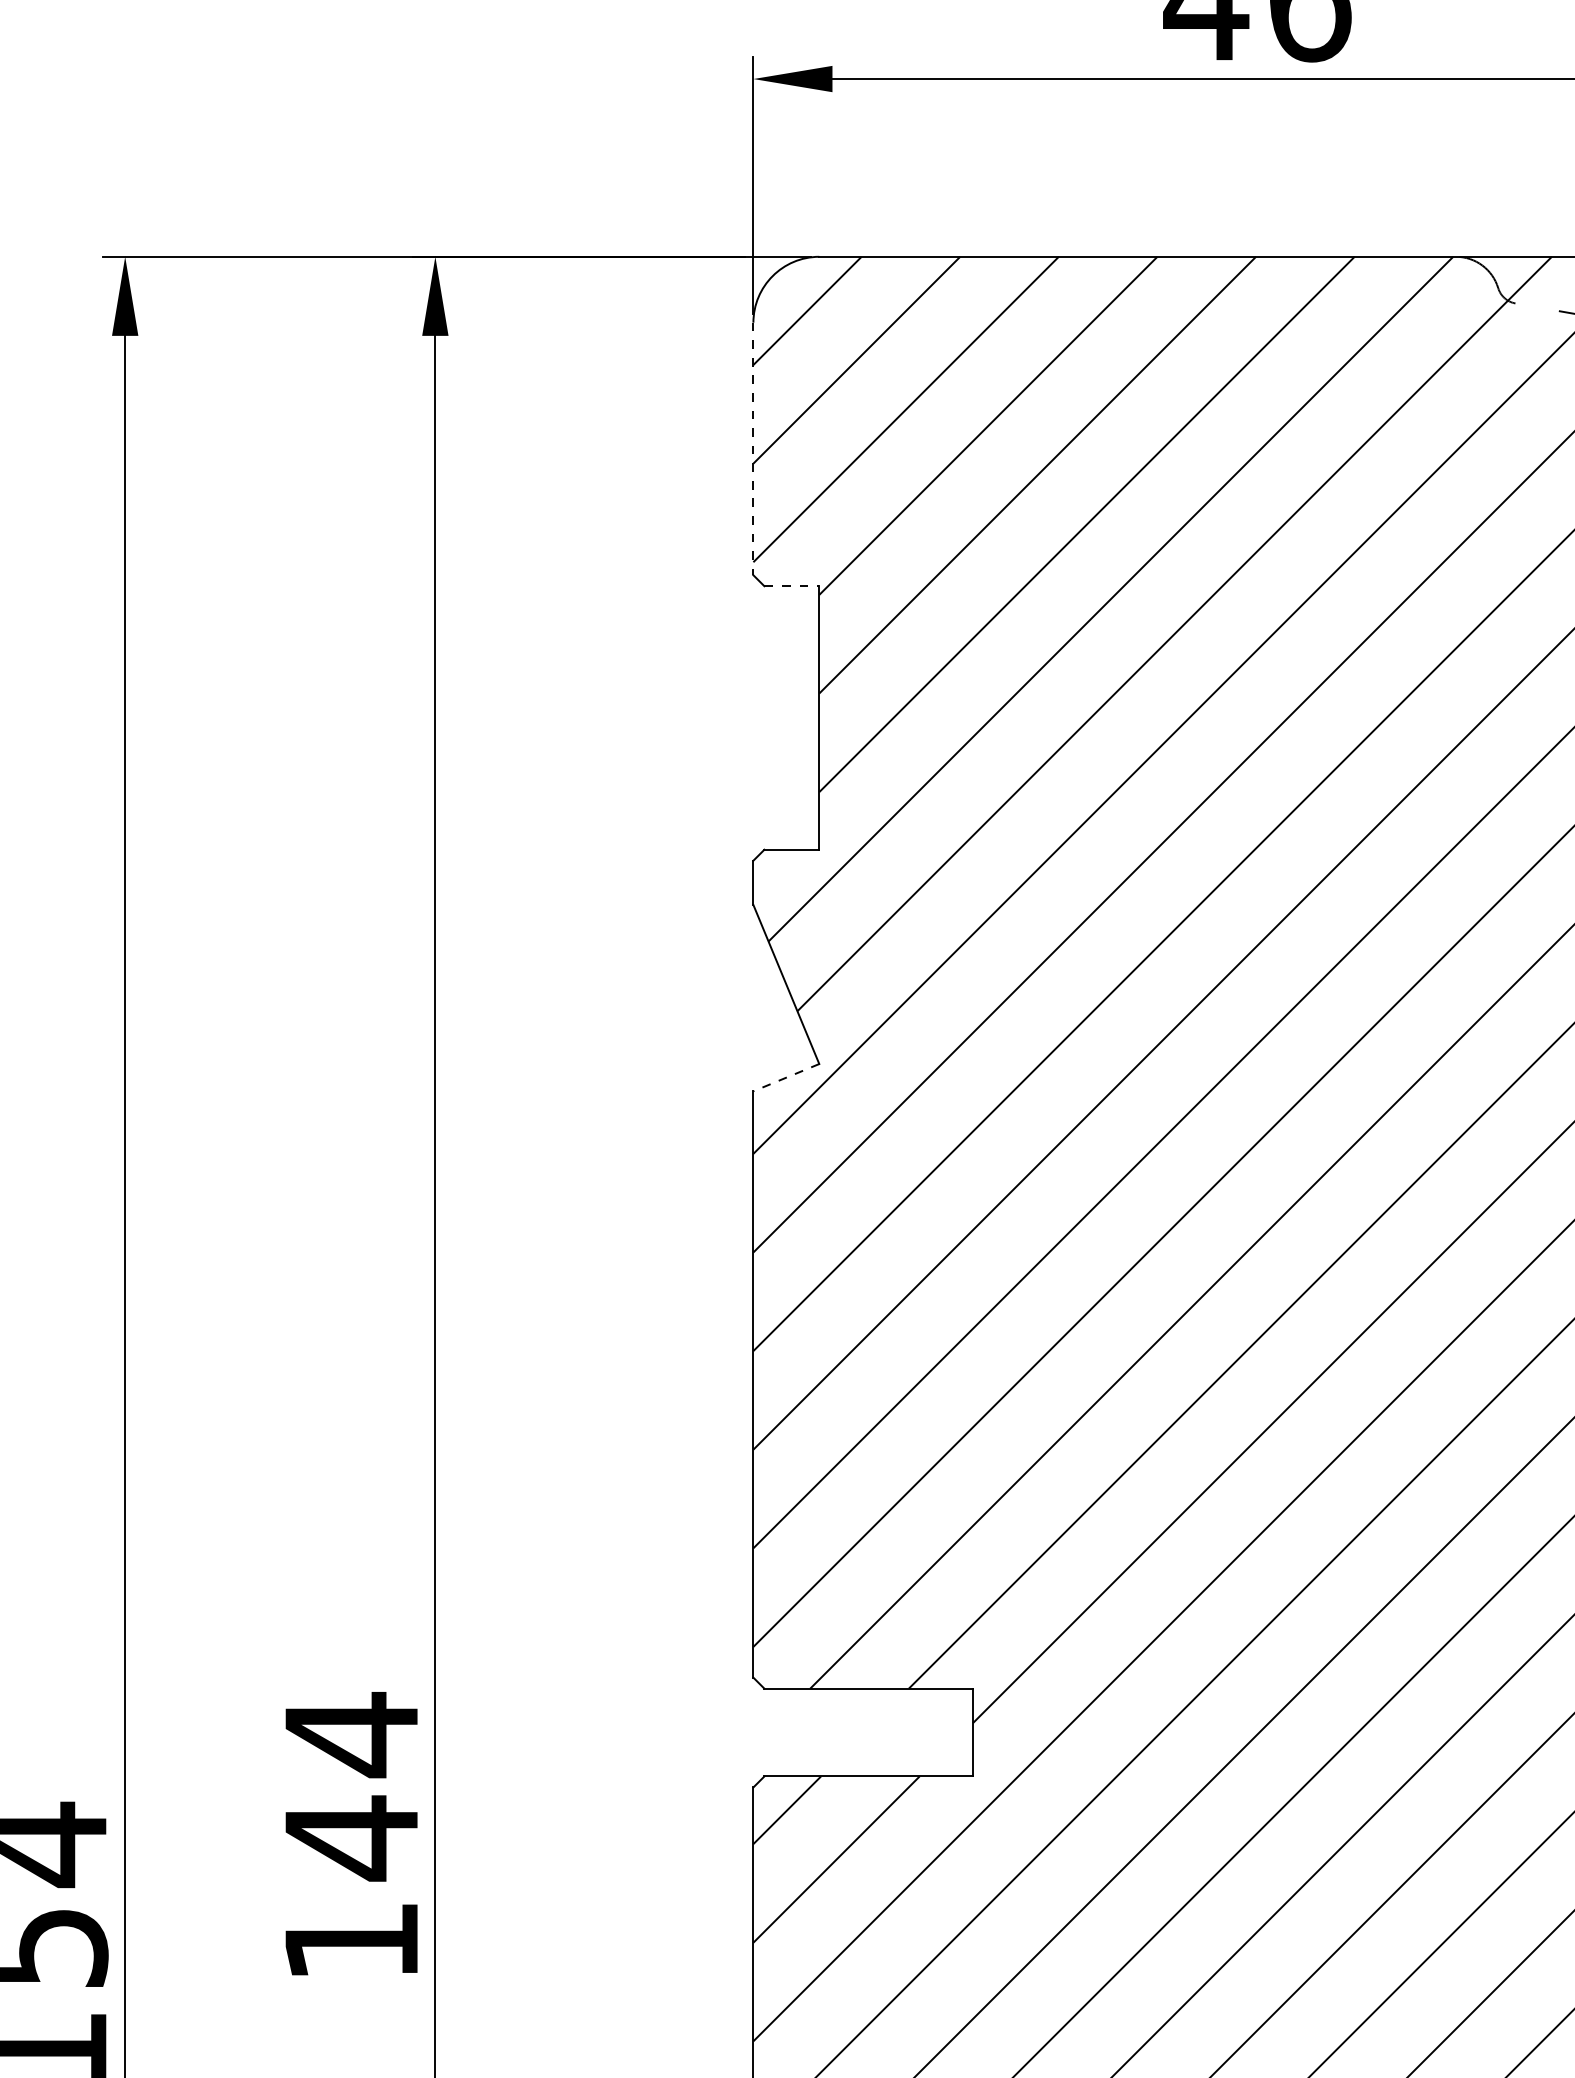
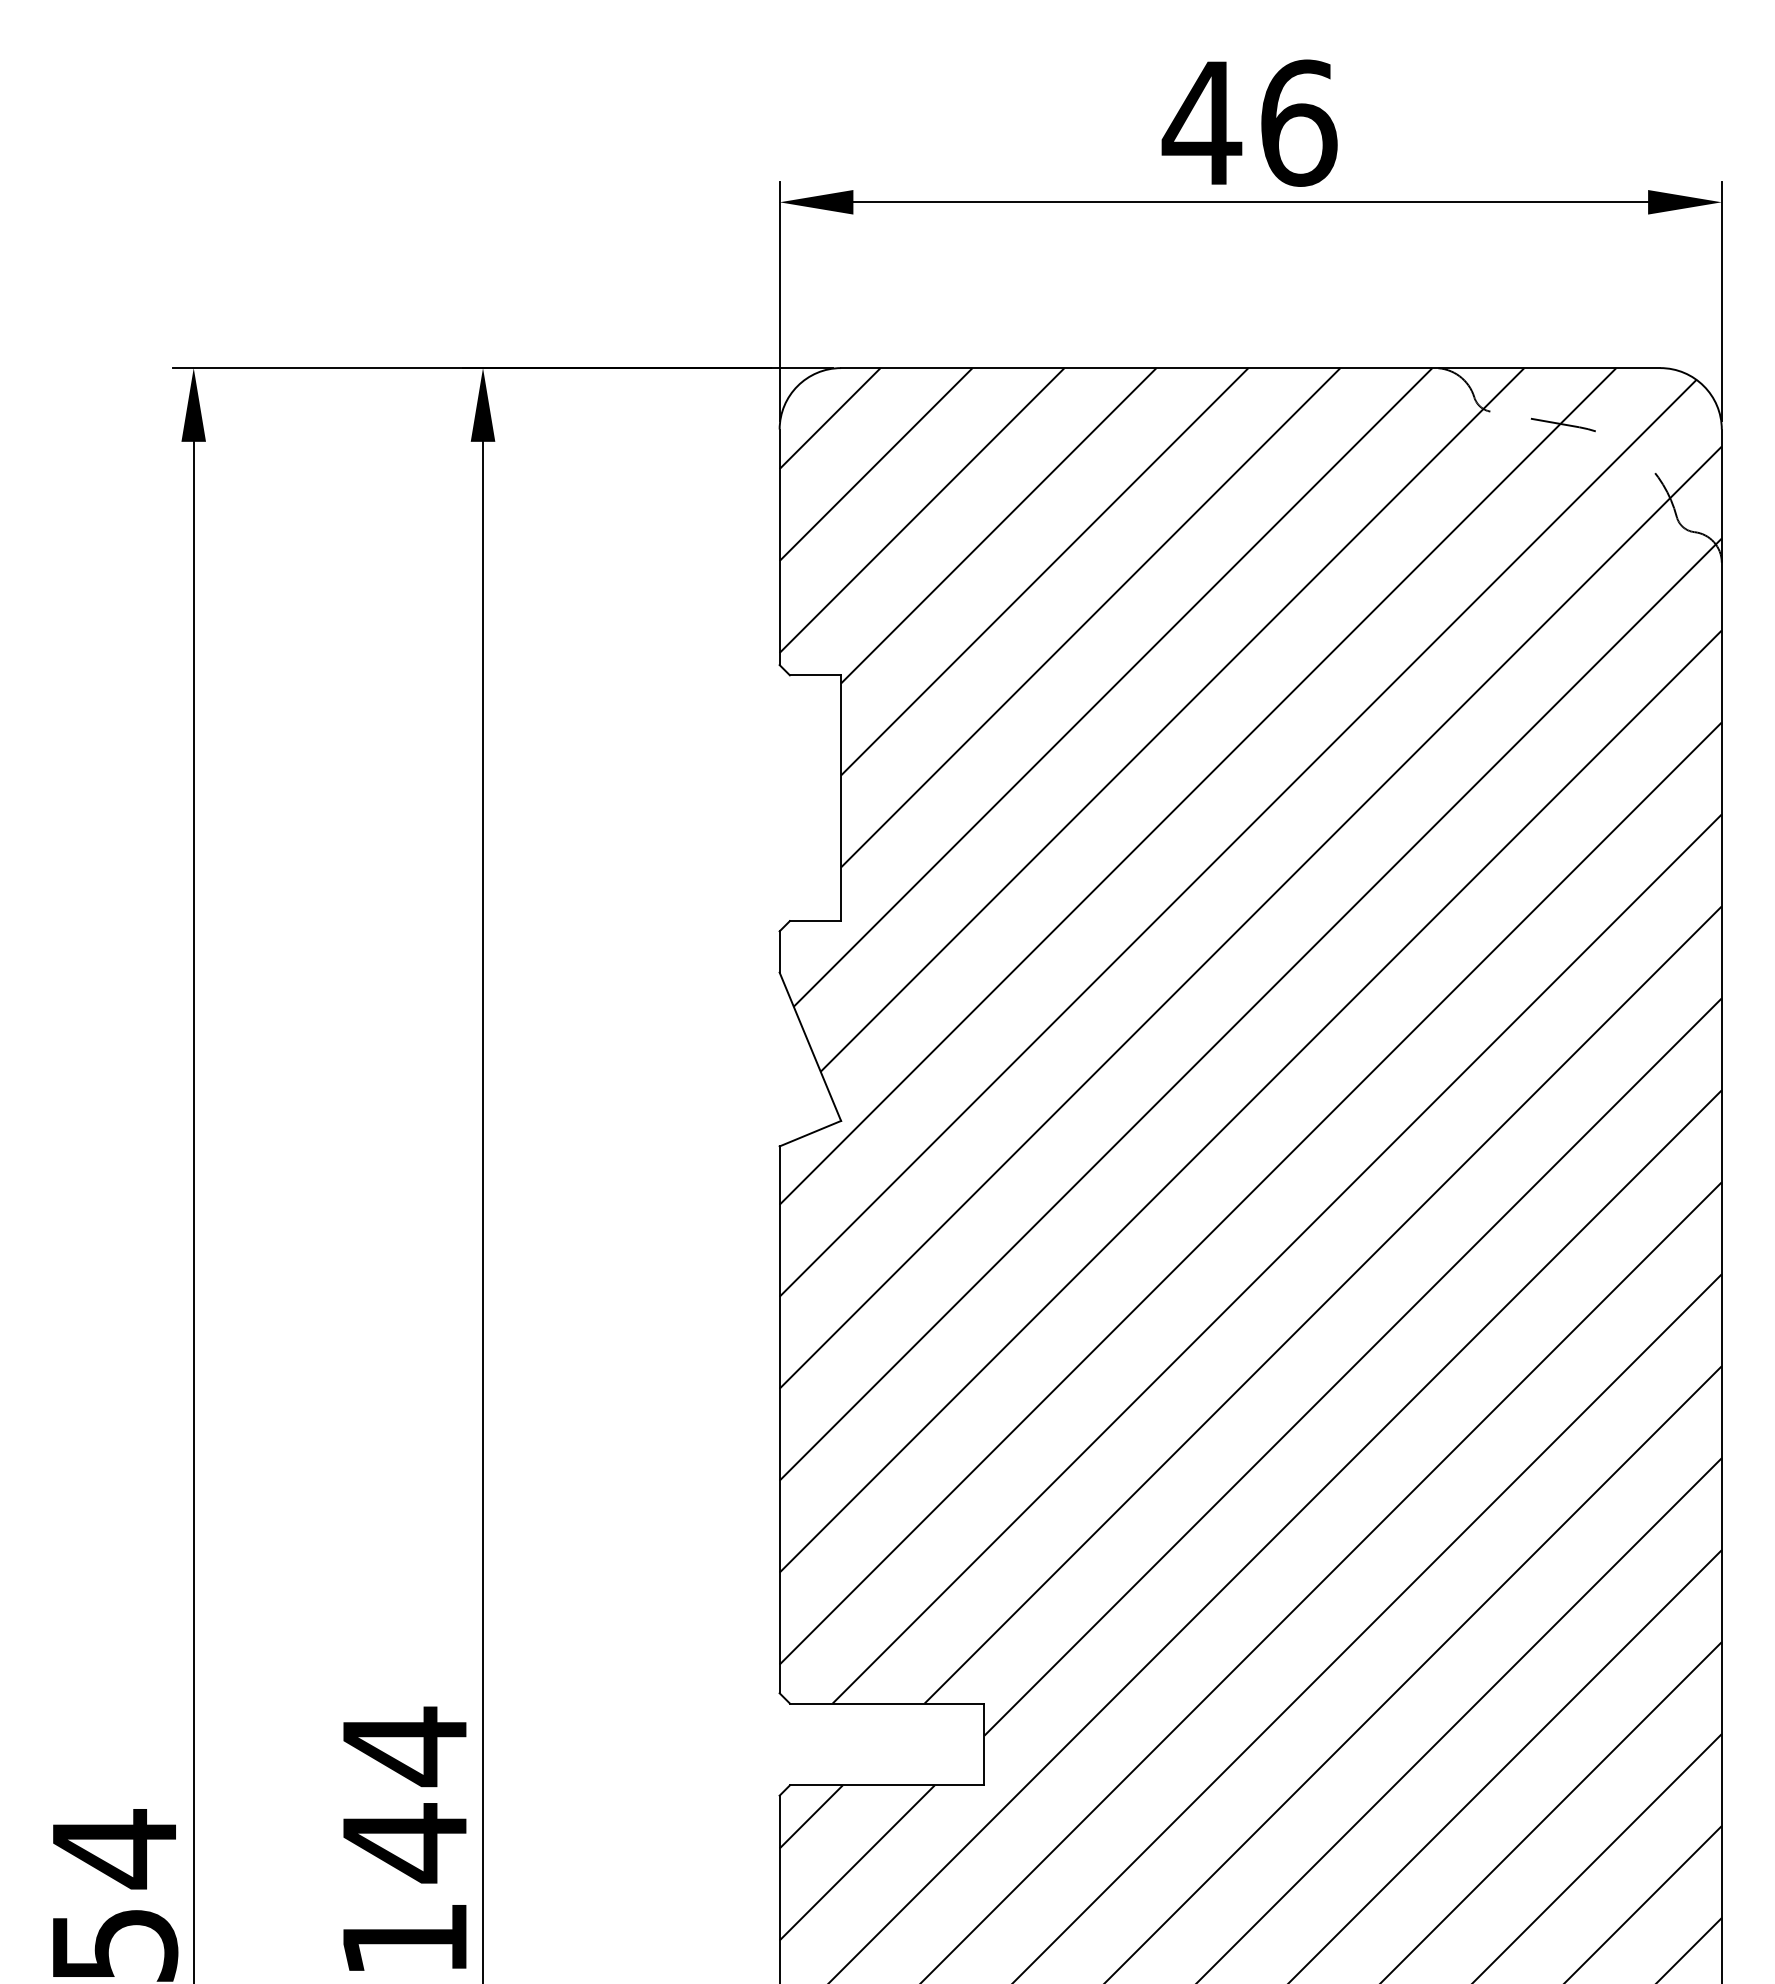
line: (753, 449) -> (779, 547), dashed -> solid
line: (791, 586) -> (815, 675), dashed -> solid
line: (785, 1077) -> (809, 1133), dashed -> solid

